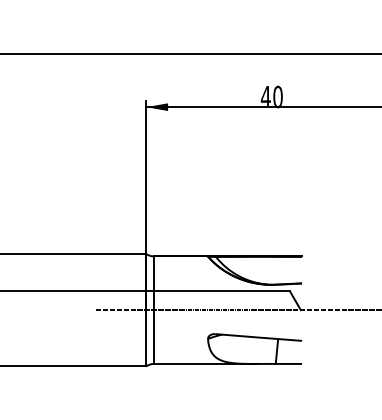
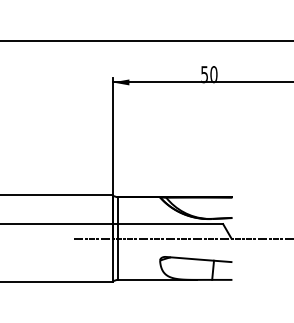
text: (265, 96) -> (204, 74), 40 -> 50

